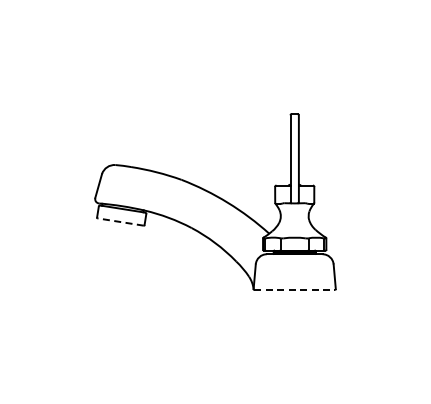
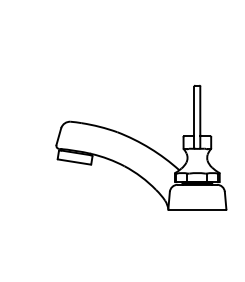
line: (120, 221) -> (74, 161), dashed -> solid
line: (295, 289) -> (197, 209), dashed -> solid

